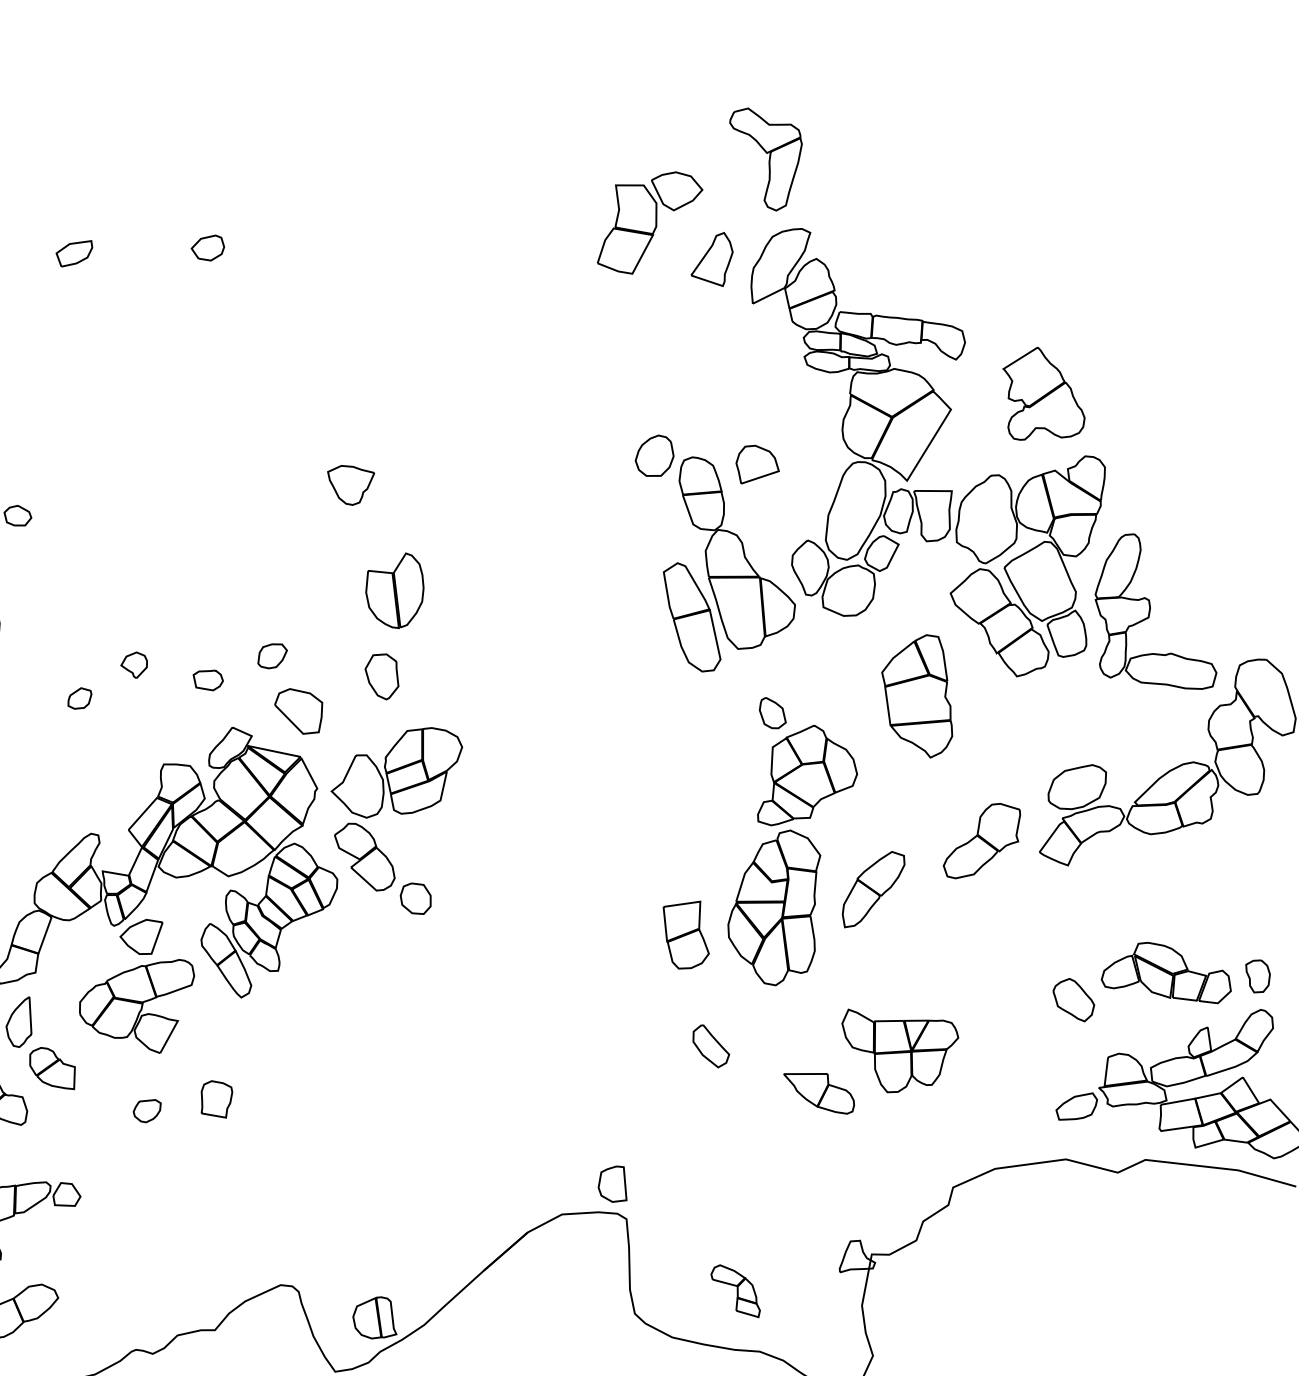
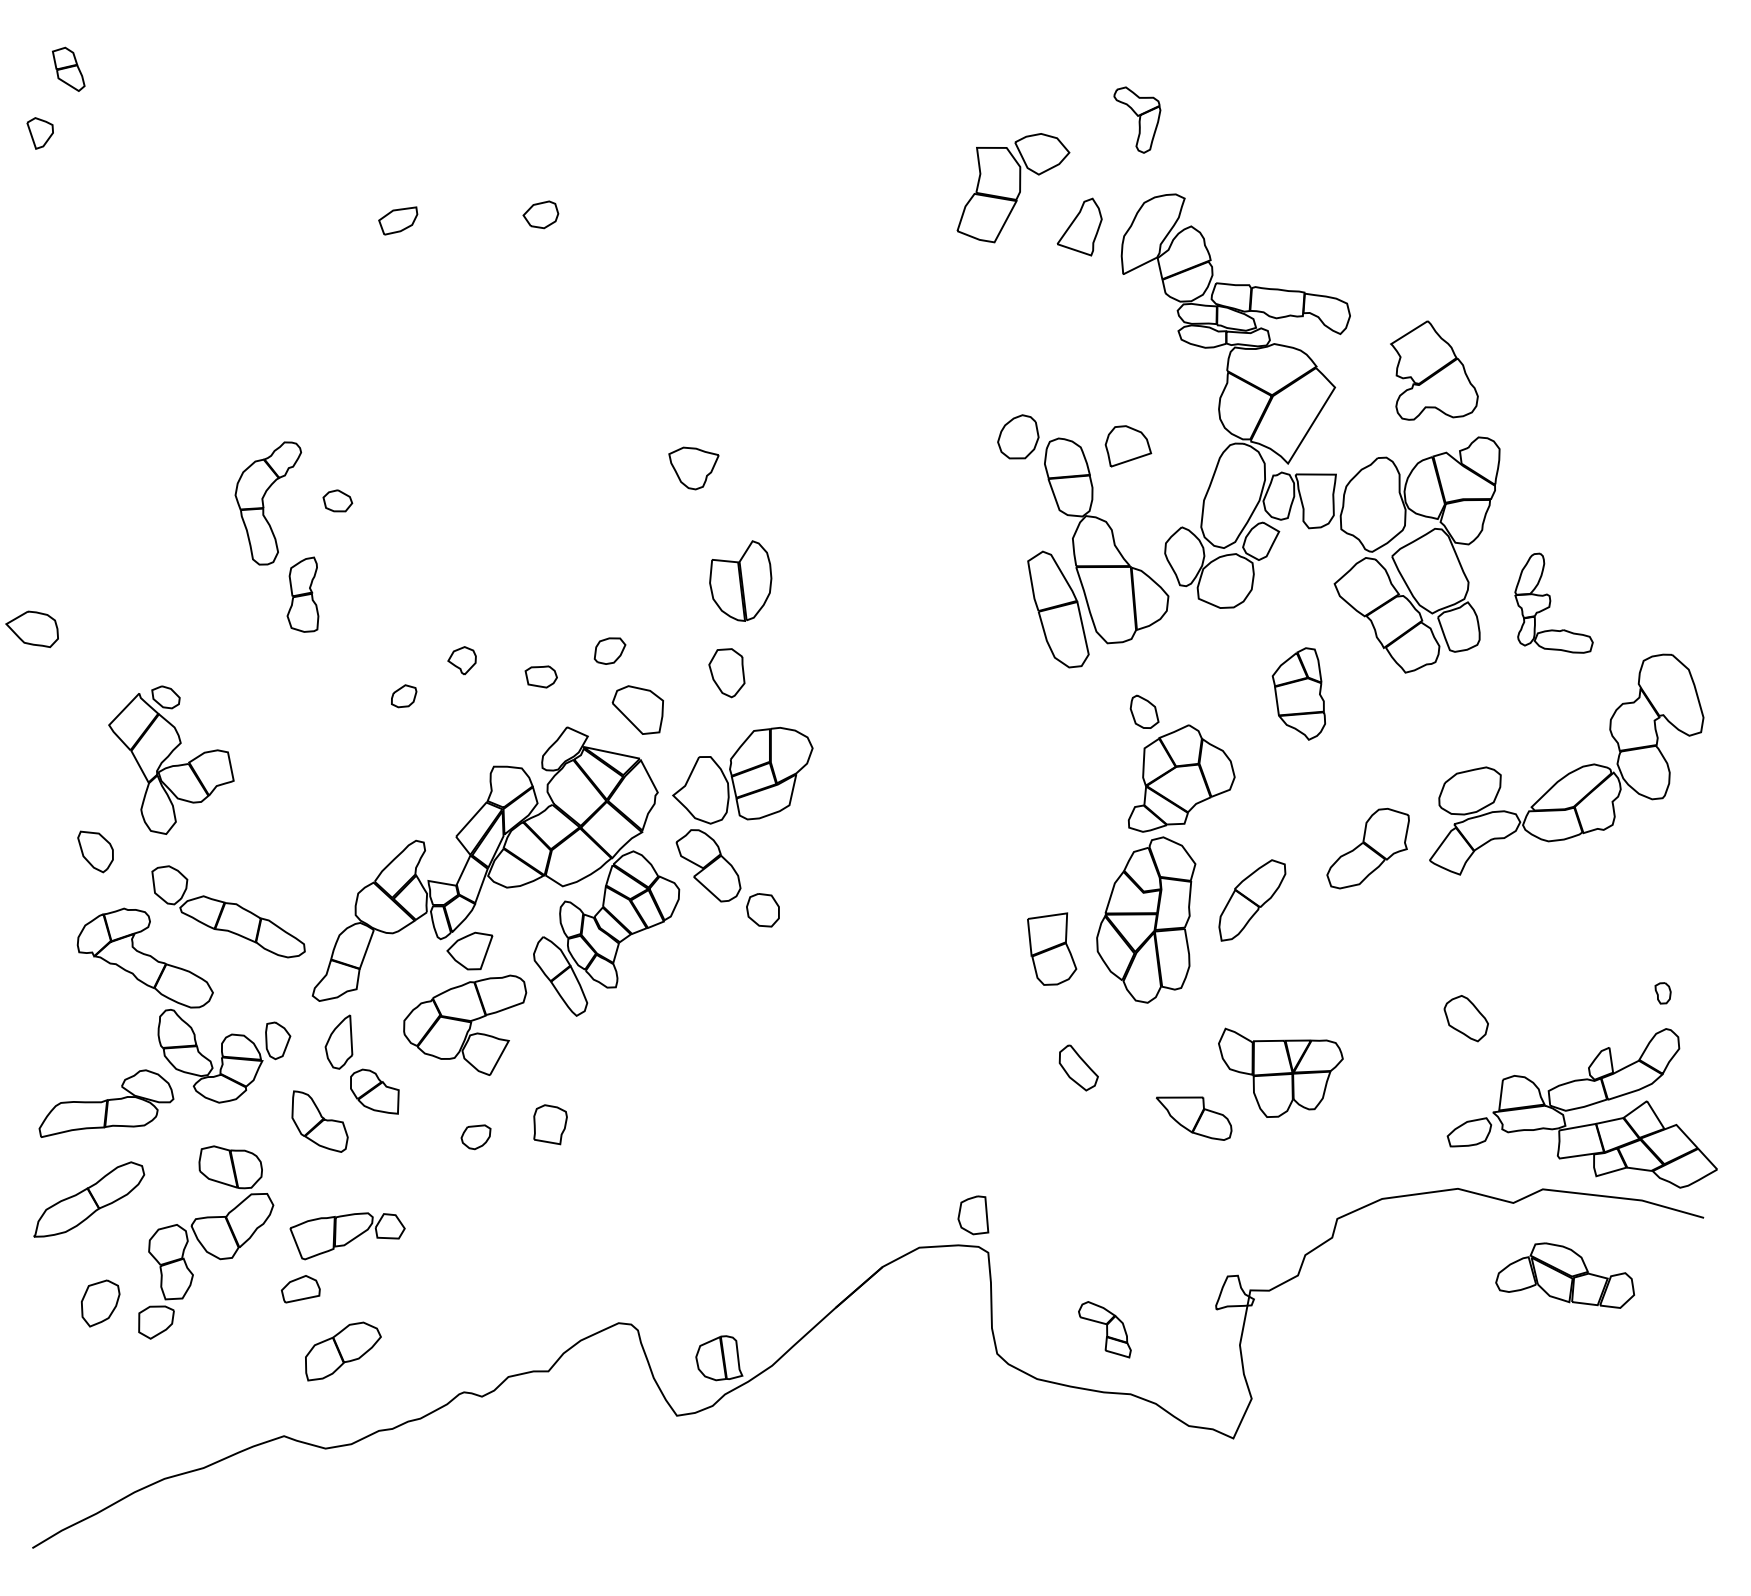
part: (766, 158) -> (1137, 119), size x0.6
part: (1155, 610) -> (1553, 602), size x0.6
part: (916, 695) -> (1298, 693), size x0.7
part: (1165, 972) -> (1564, 1275), moved
part: (1257, 976) -> (1662, 993), size x0.6

